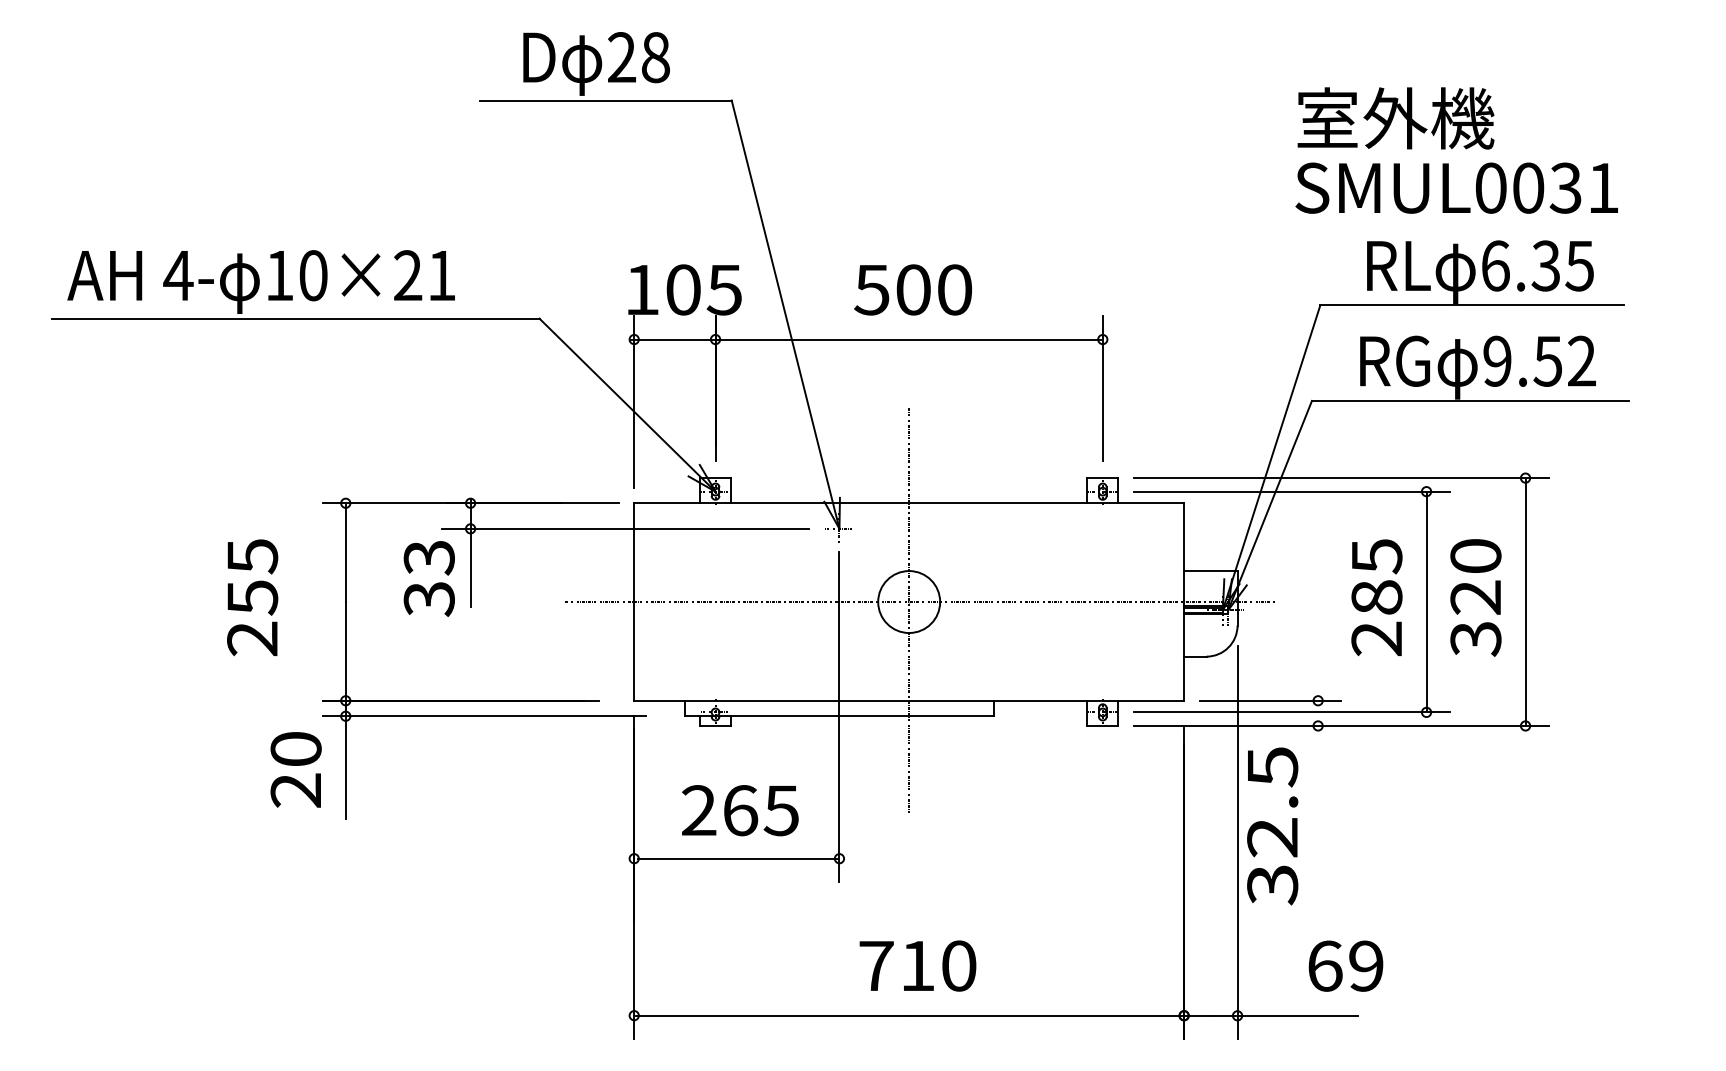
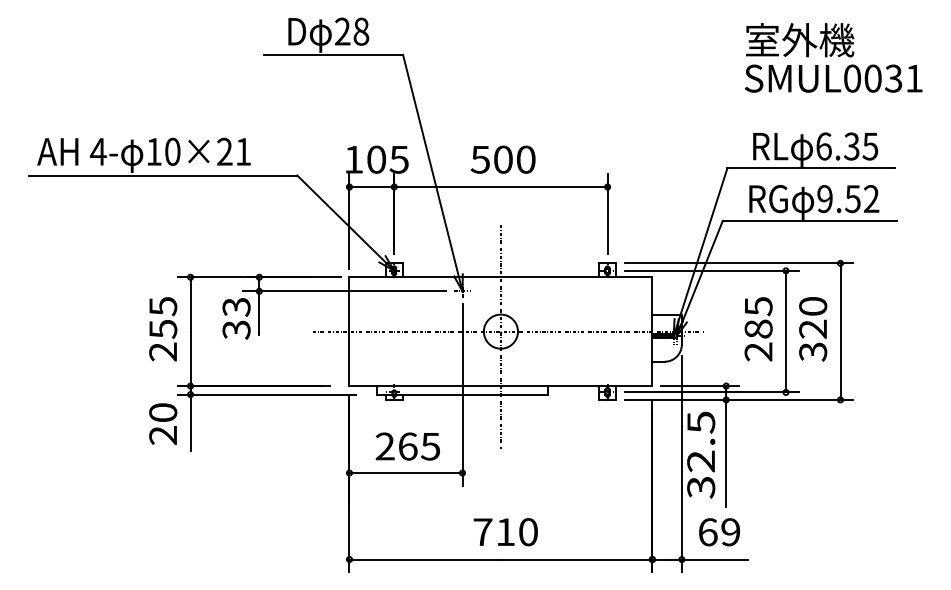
text: (1456, 149) -> (833, 57), moved
text: (253, 598) -> (163, 329), moved
line: (1318, 810) -> (726, 446), added
text: (1345, 966) -> (719, 532), moved

